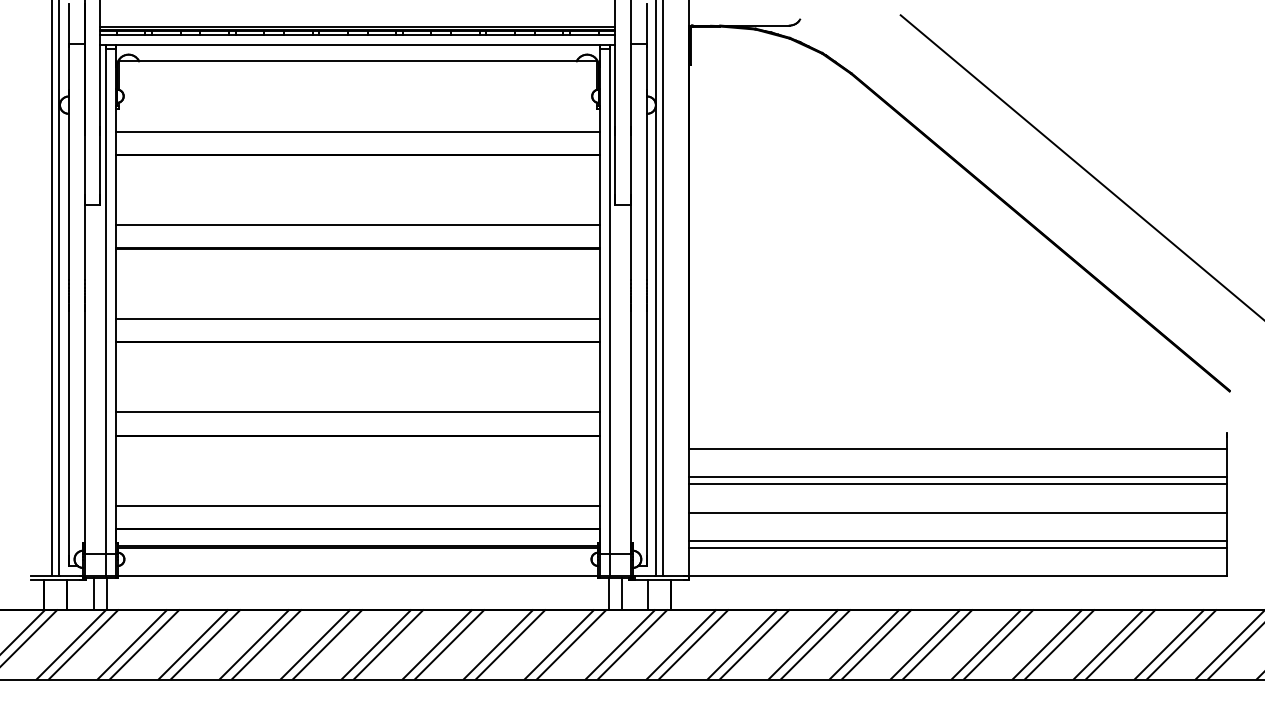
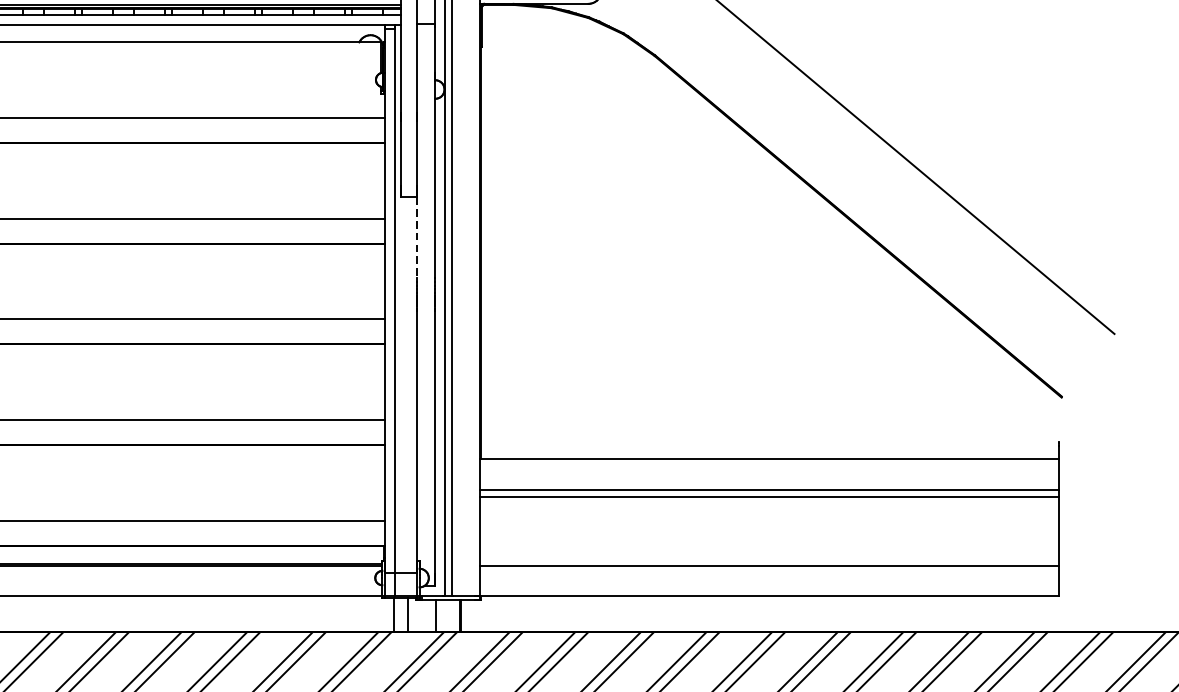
line: (630, 243) -> (417, 238), solid -> dashed
line: (957, 512) -> (768, 527), removed
line: (957, 540) -> (768, 557), removed

